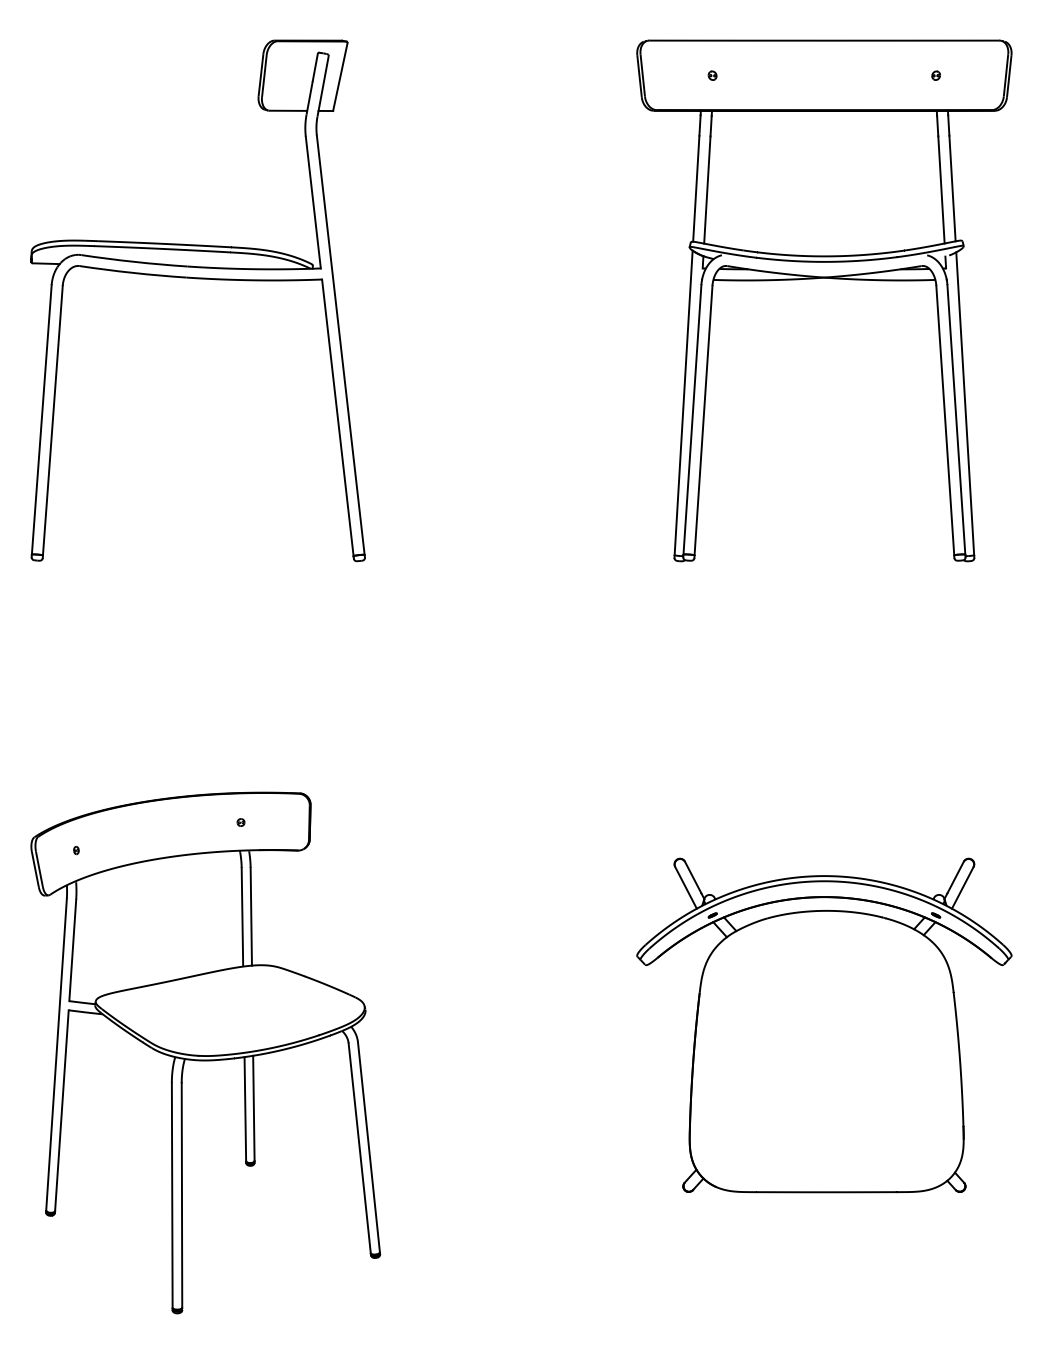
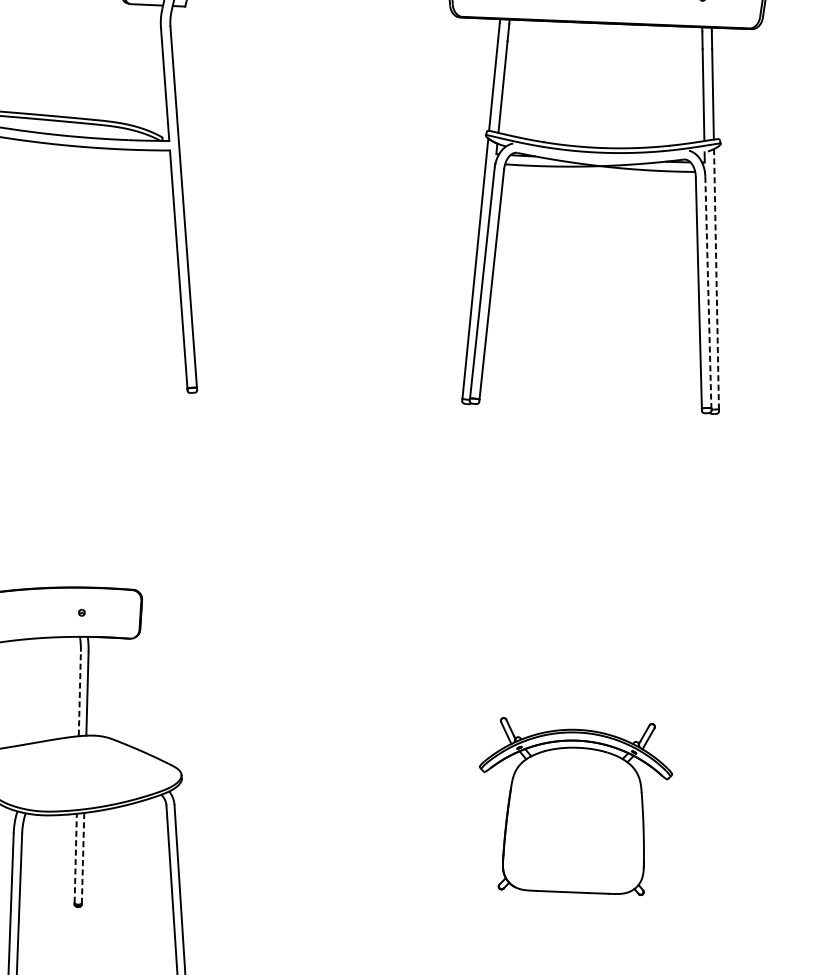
line: (965, 403) -> (716, 278), solid -> dashed
line: (956, 420) -> (708, 293), solid -> dashed
line: (242, 917) -> (79, 694), solid -> dashed
part: (824, 1025) -> (574, 806), size x0.6
line: (253, 1108) -> (82, 858), solid -> dashed
line: (245, 1109) -> (75, 858), solid -> dashed

